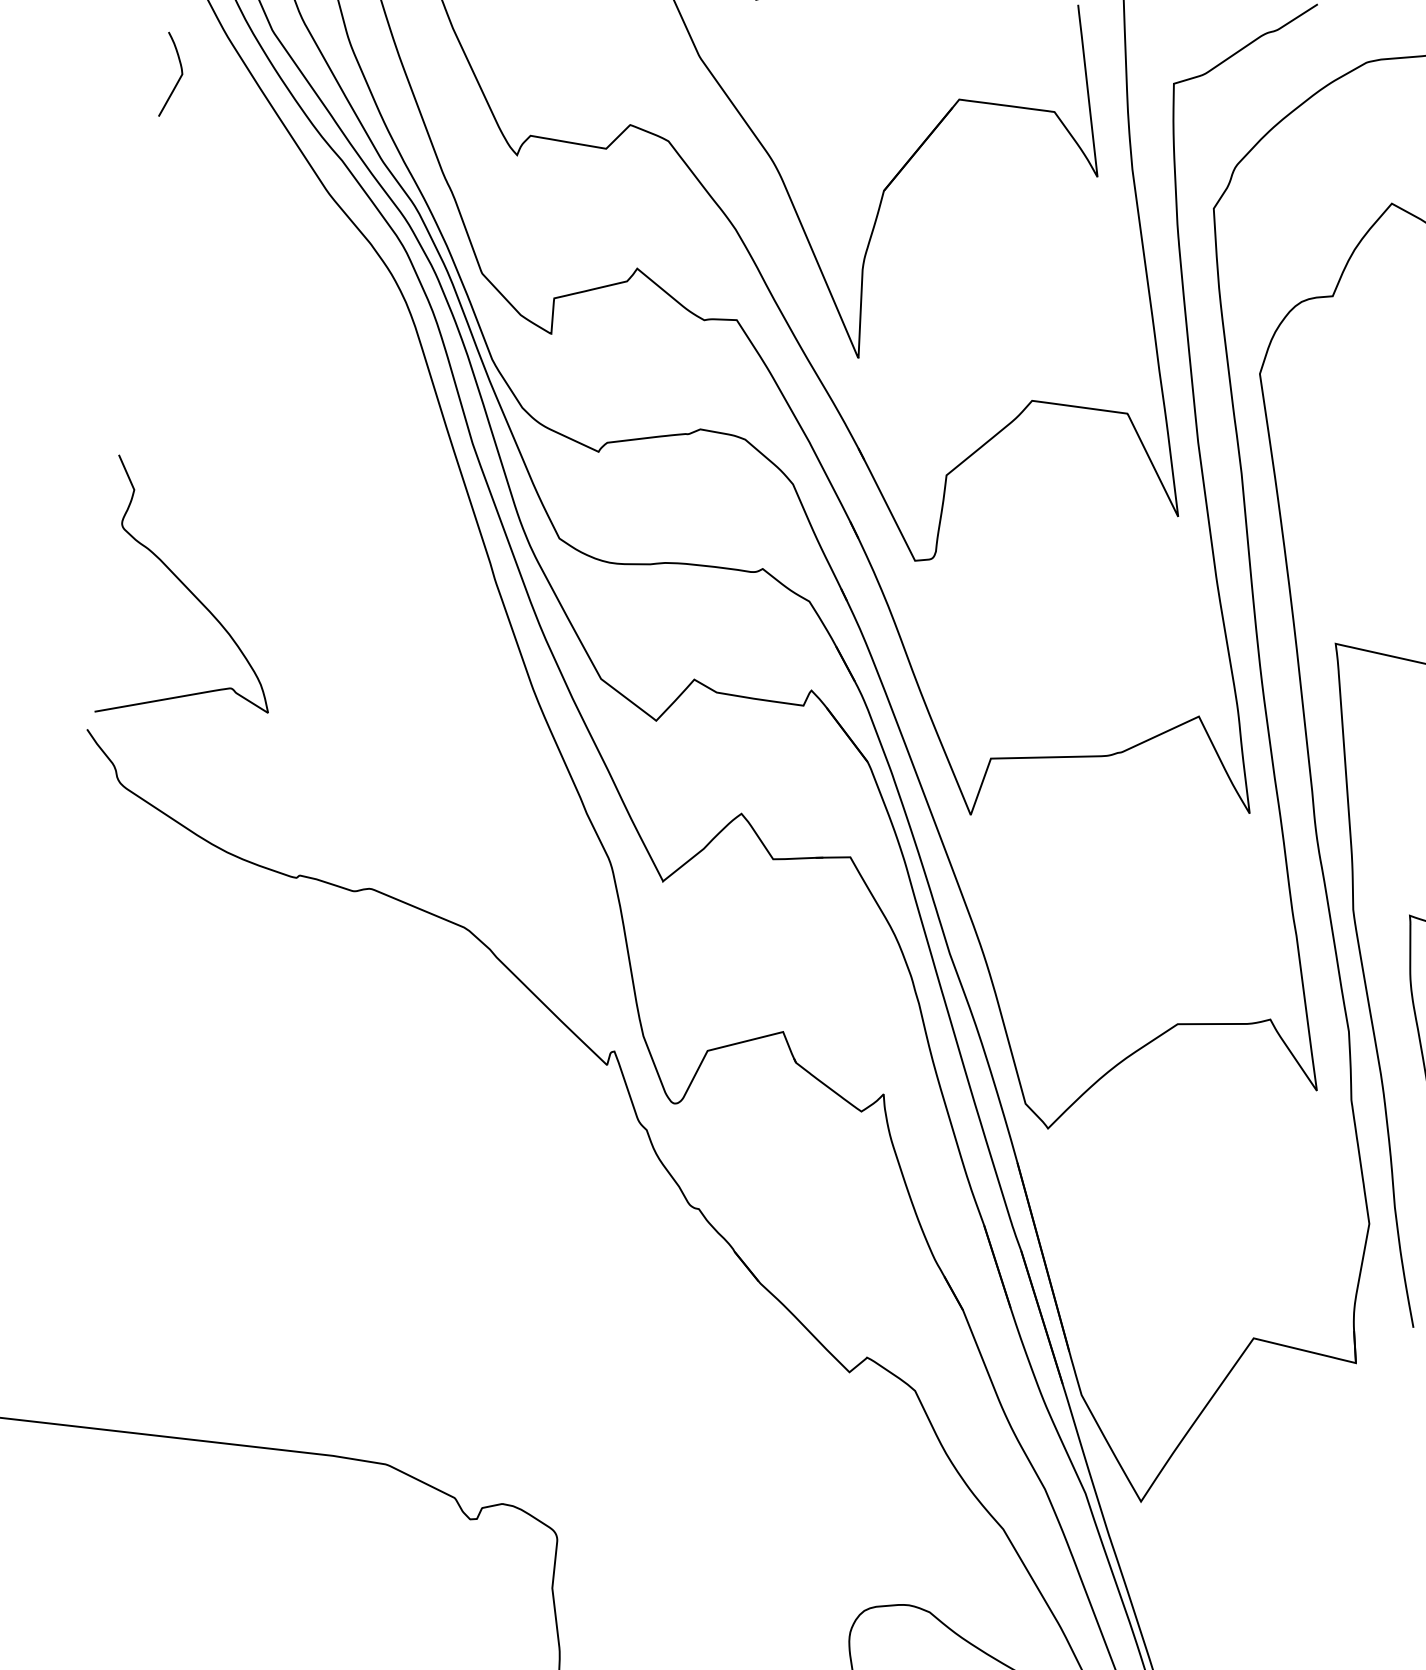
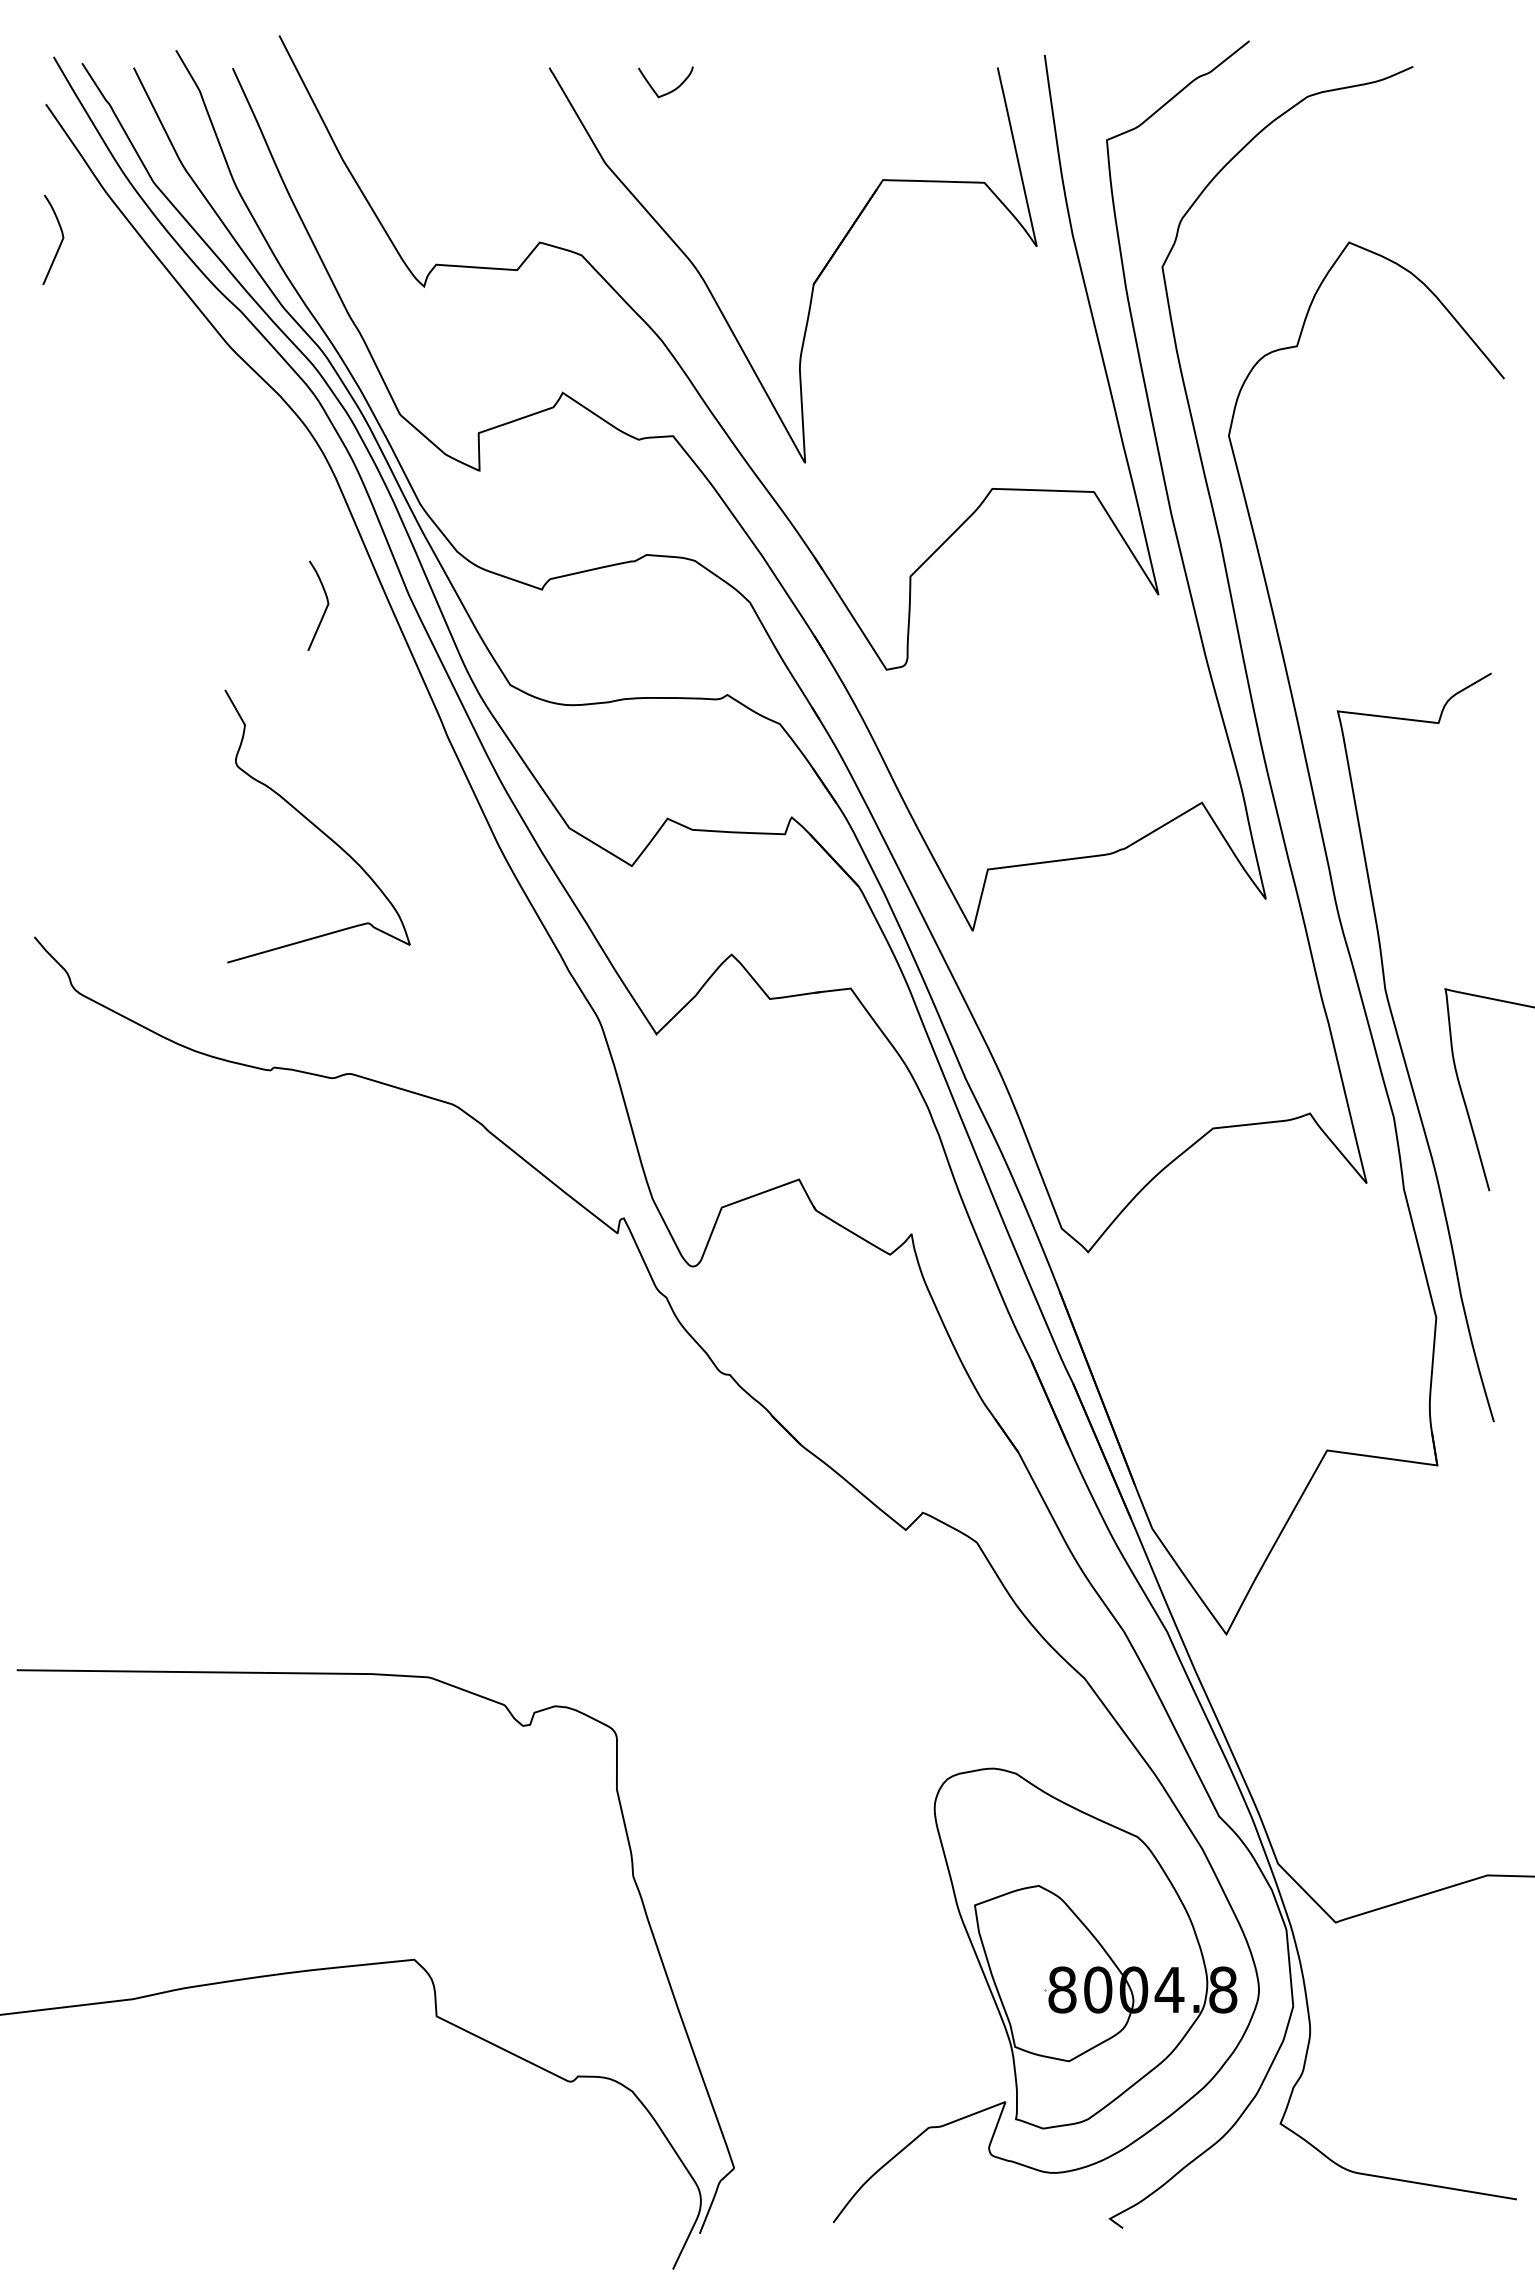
curve: (393, 447) -> (325, 607), added
curve: (192, 592) -> (317, 826), moved

